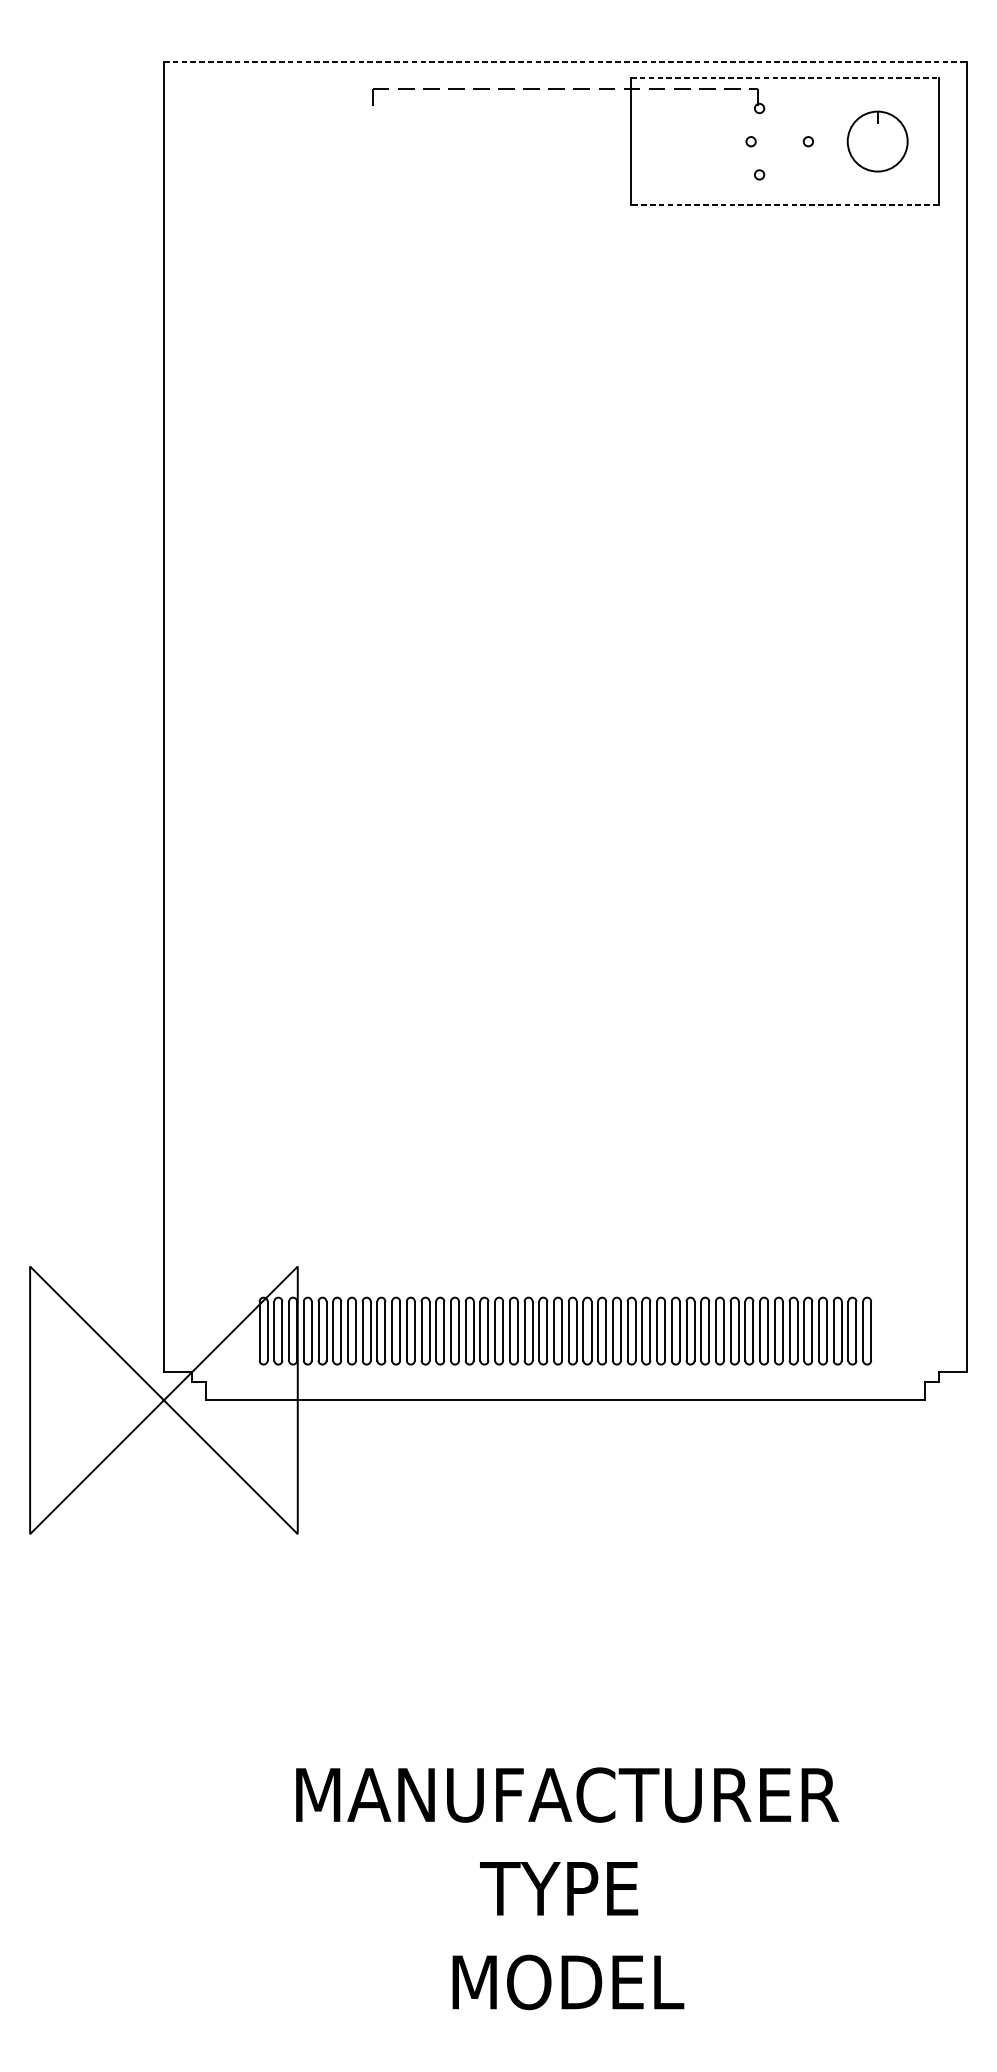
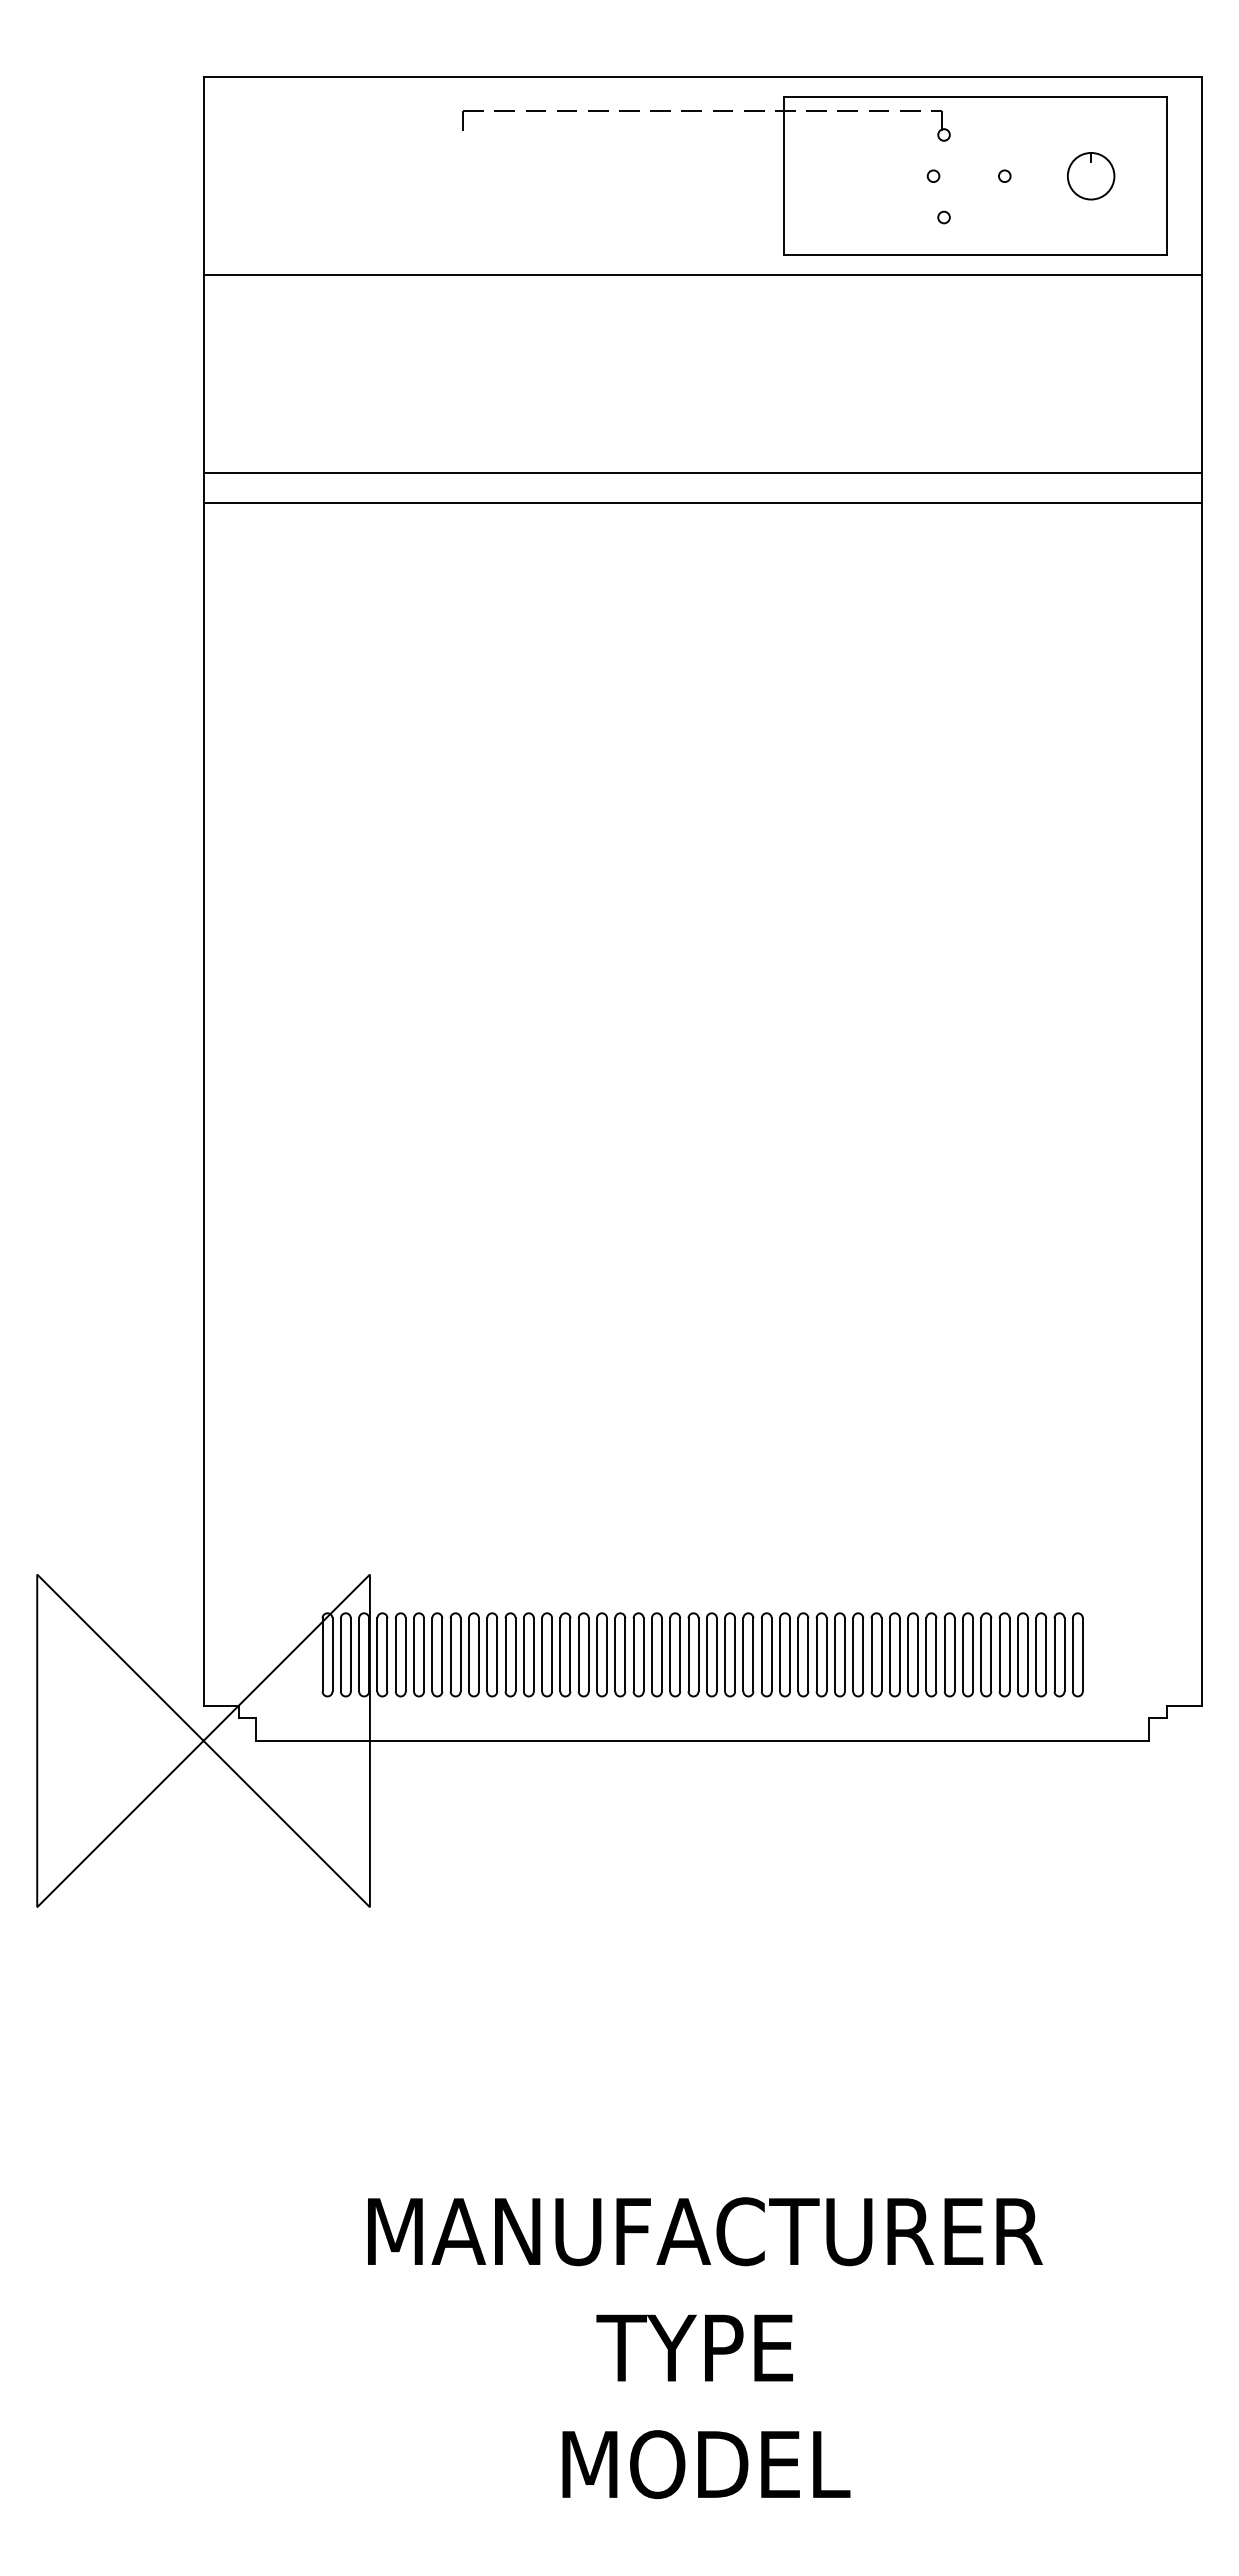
line: (566, 62) -> (703, 77), dashed -> solid
line: (785, 78) -> (976, 97), dashed -> solid
part: (878, 141) -> (1091, 176), size x0.62
line: (784, 205) -> (975, 255), dashed -> solid
line: (565, 221) -> (702, 275), added
line: (565, 380) -> (702, 473), added
line: (565, 404) -> (702, 503), added

